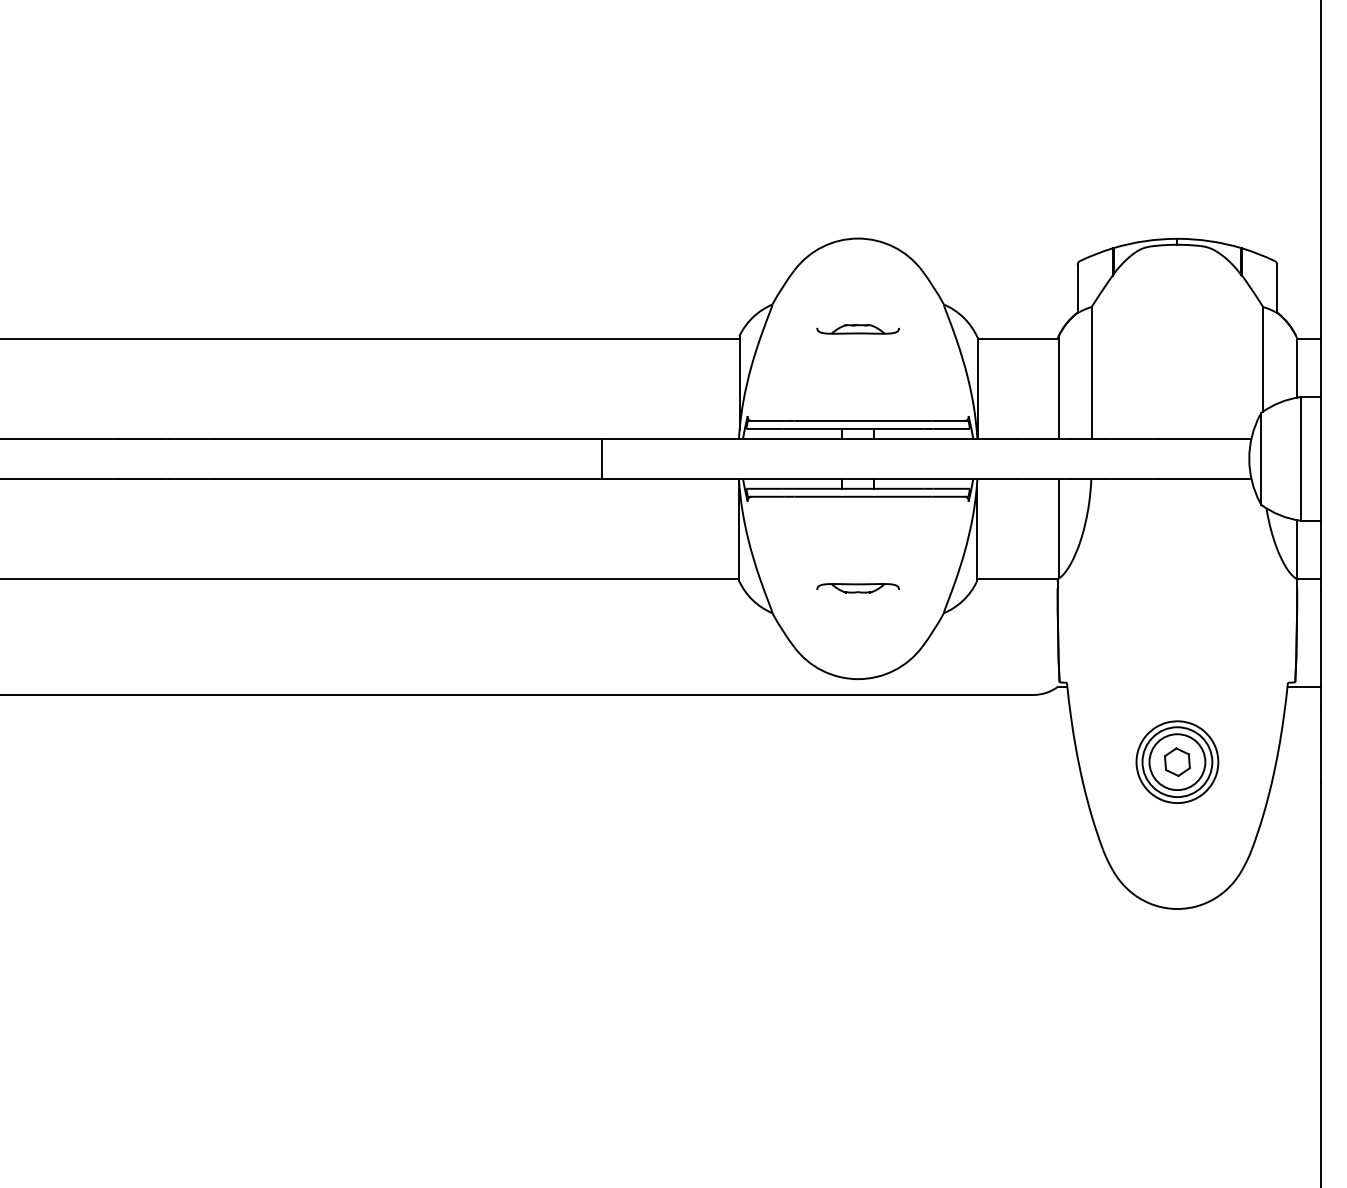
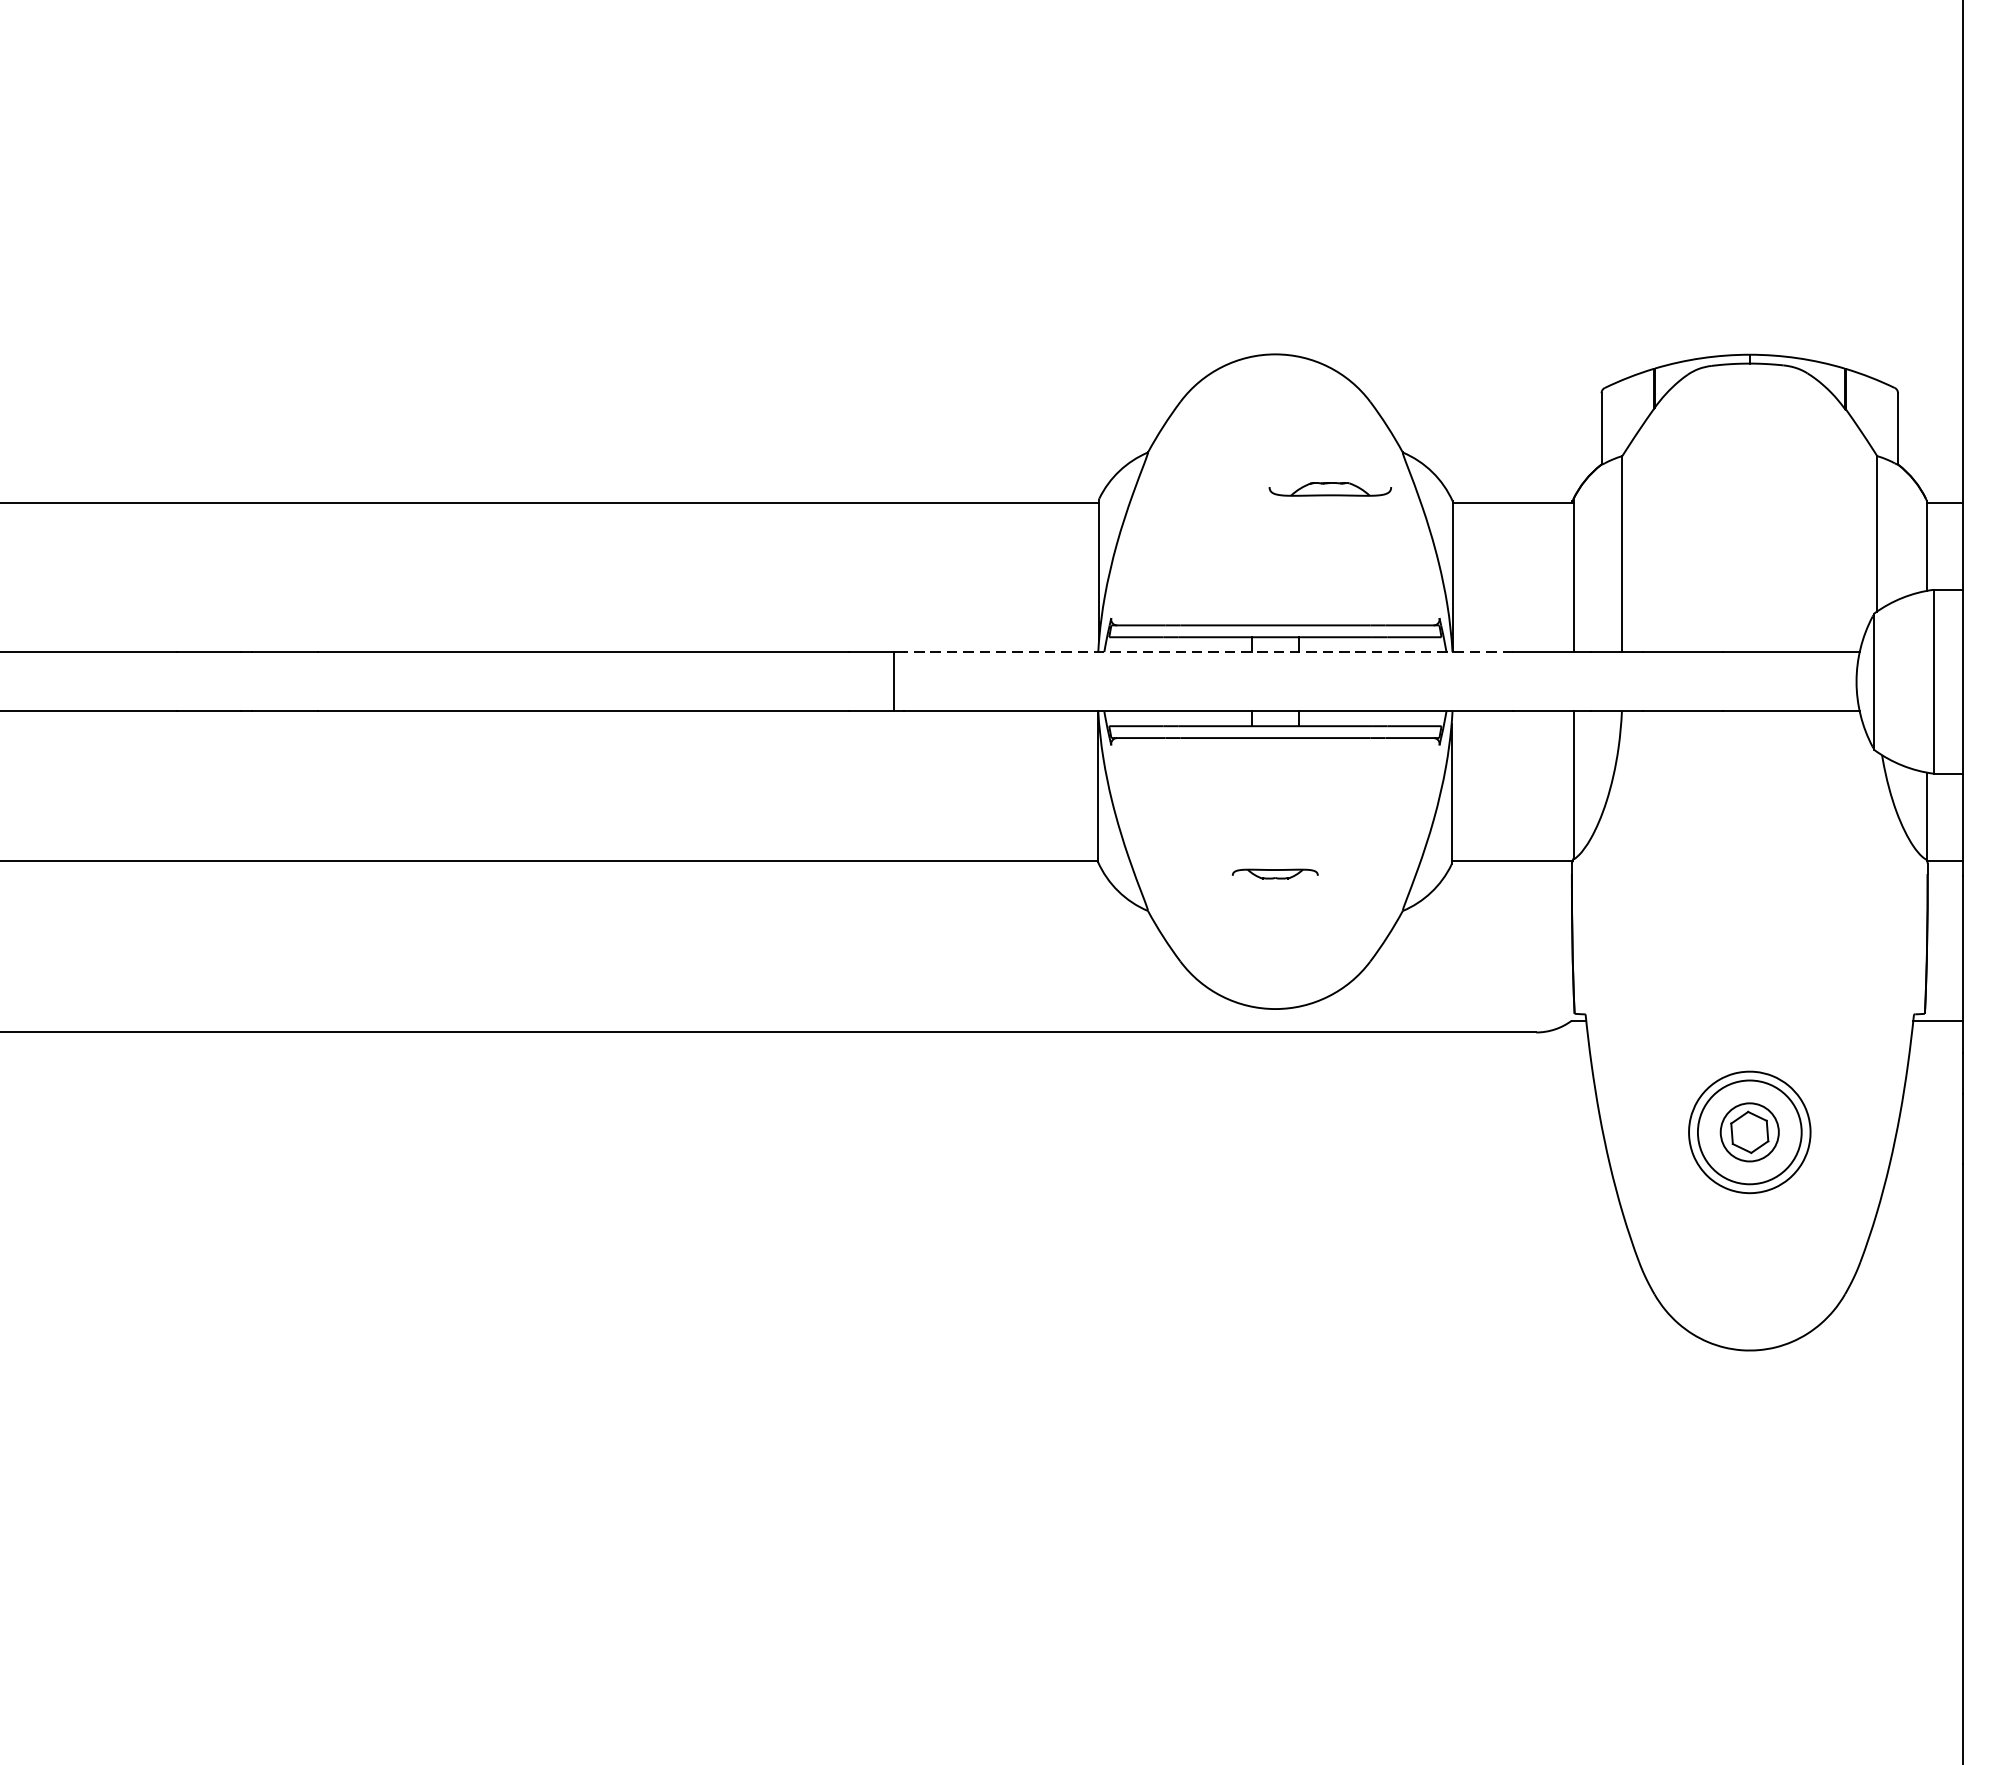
part: (857, 329) -> (1329, 489), moved
line: (812, 438) -> (1207, 651), solid -> dashed
part: (857, 588) -> (1274, 874), size x0.7
circle: (1177, 762) -> (1749, 1132), size x0.7

